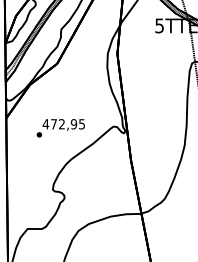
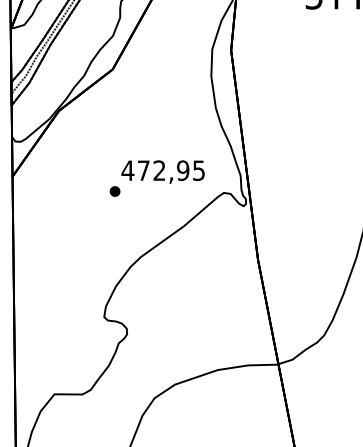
text: (60, 128) -> (156, 178), moved

